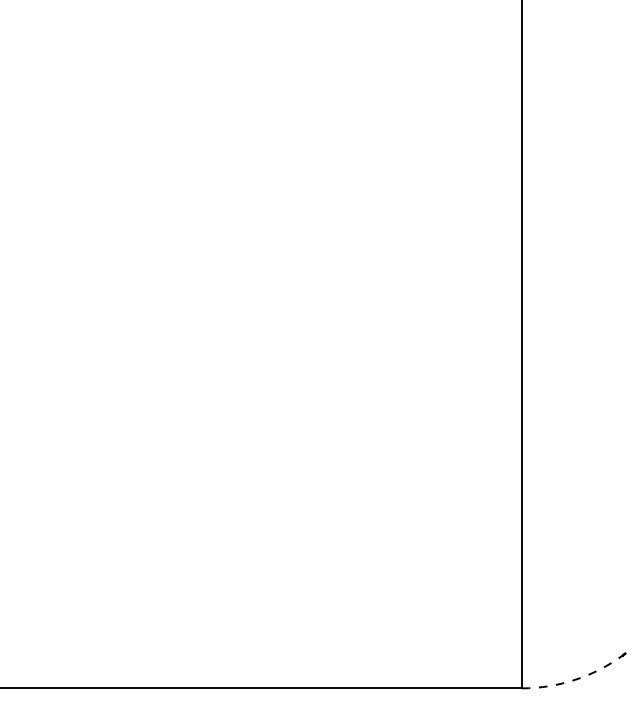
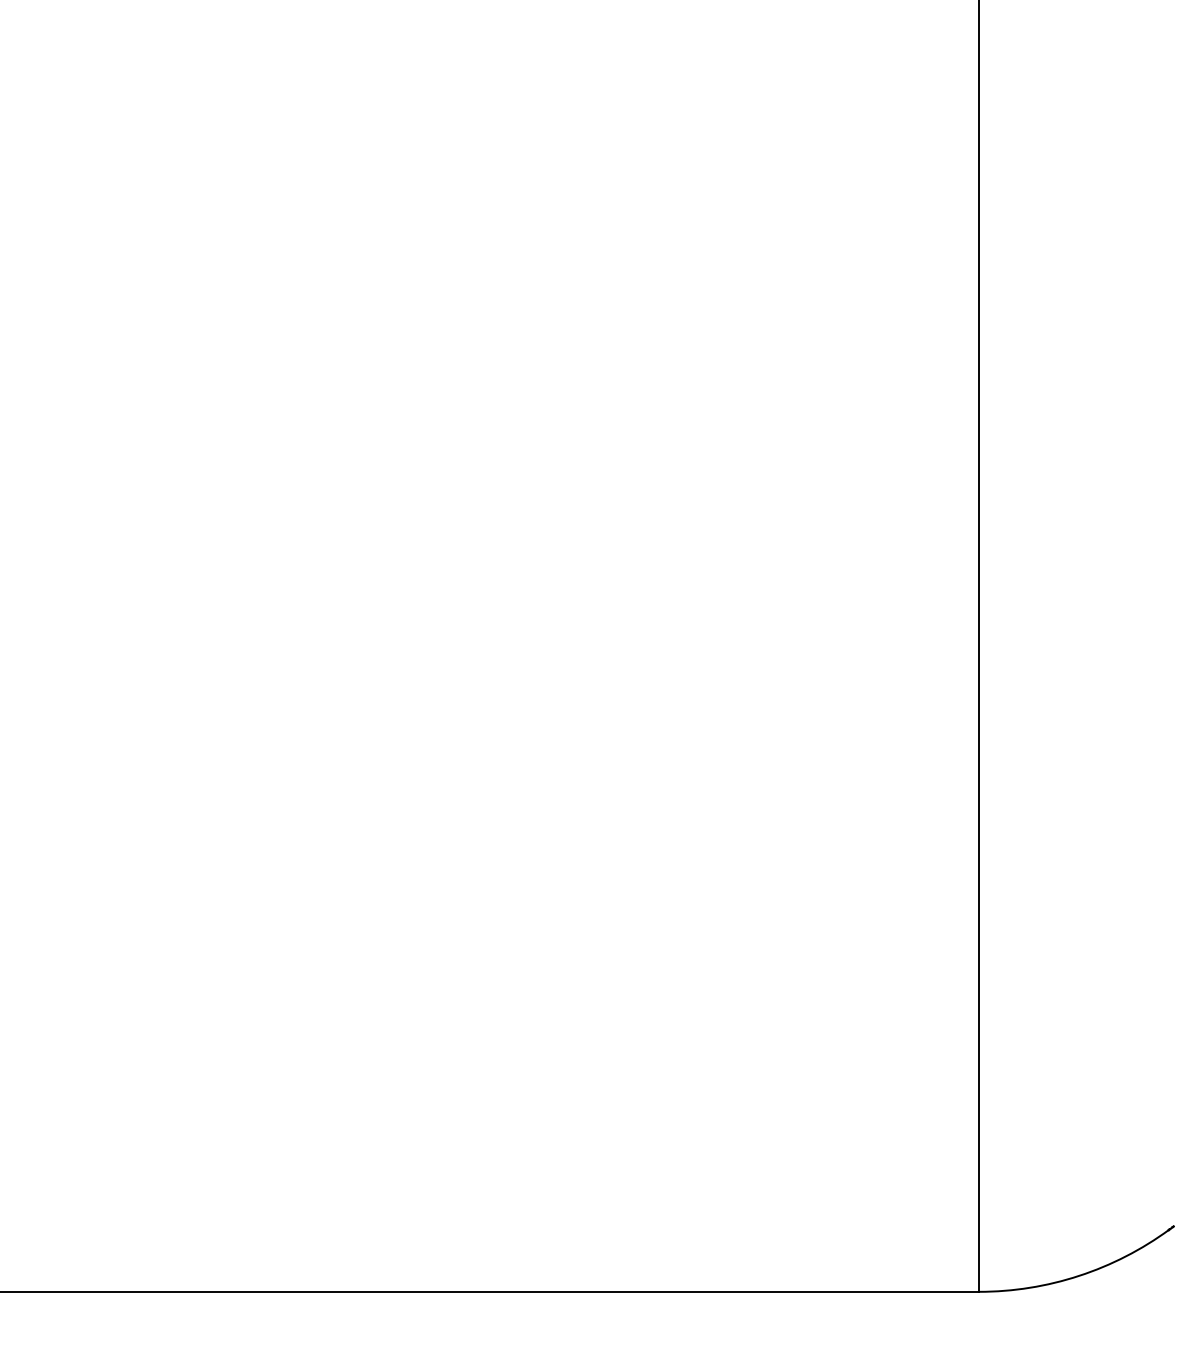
arc: (575, 679) -> (1079, 1275), dashed -> solid

